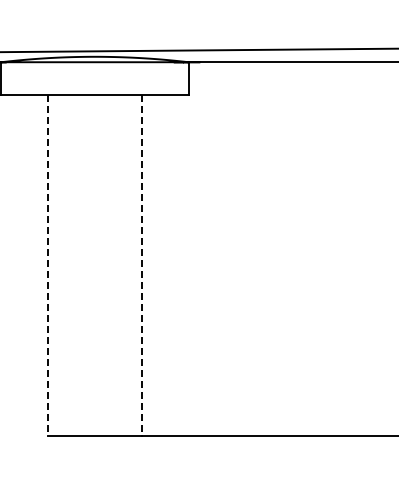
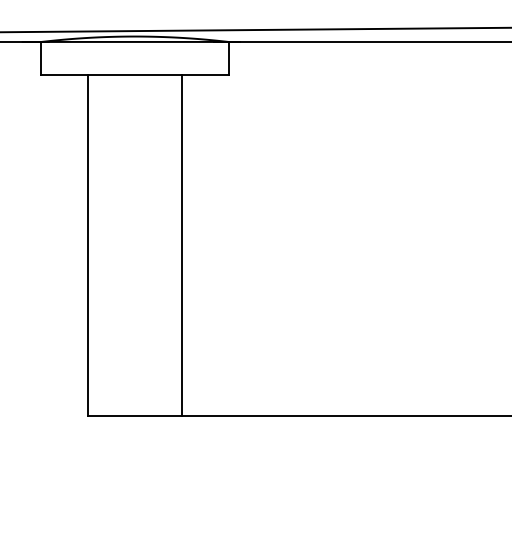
line: (48, 265) -> (88, 245), dashed -> solid
line: (141, 265) -> (181, 245), dashed -> solid

